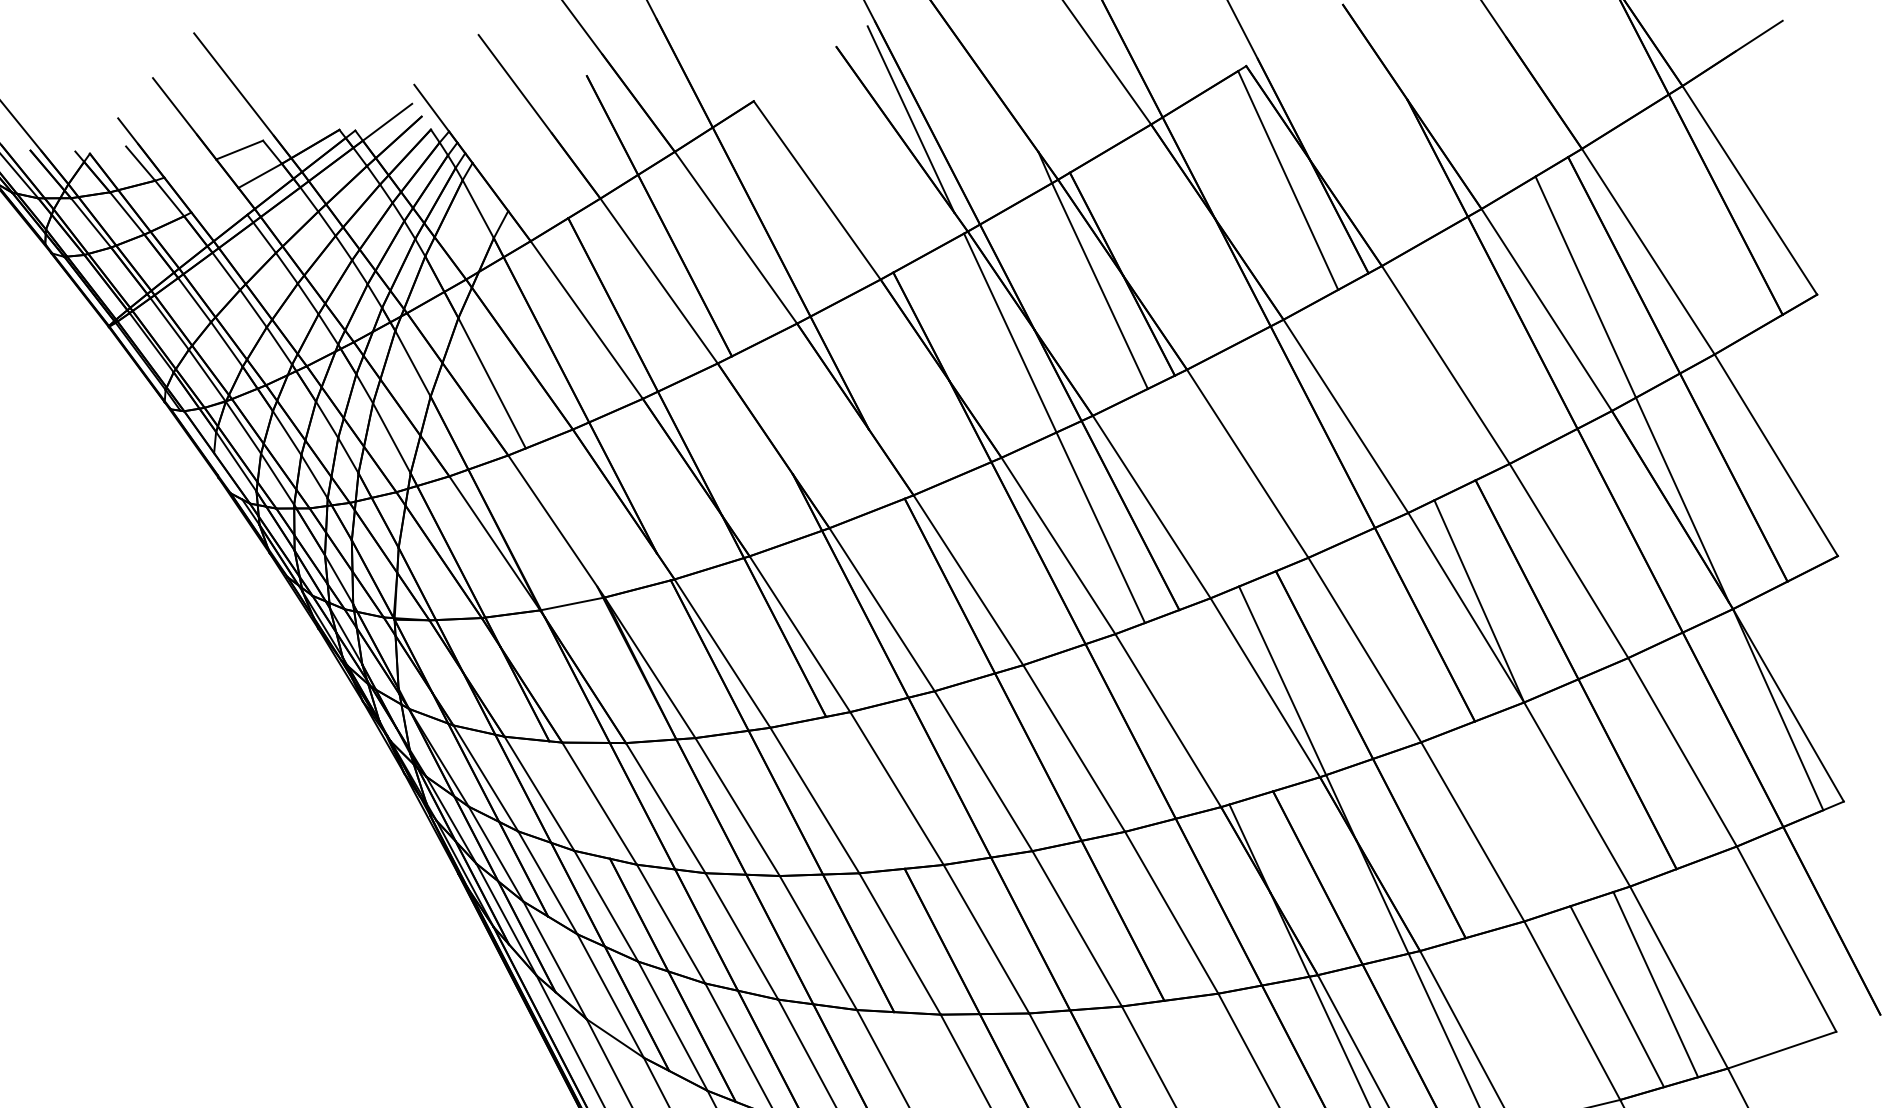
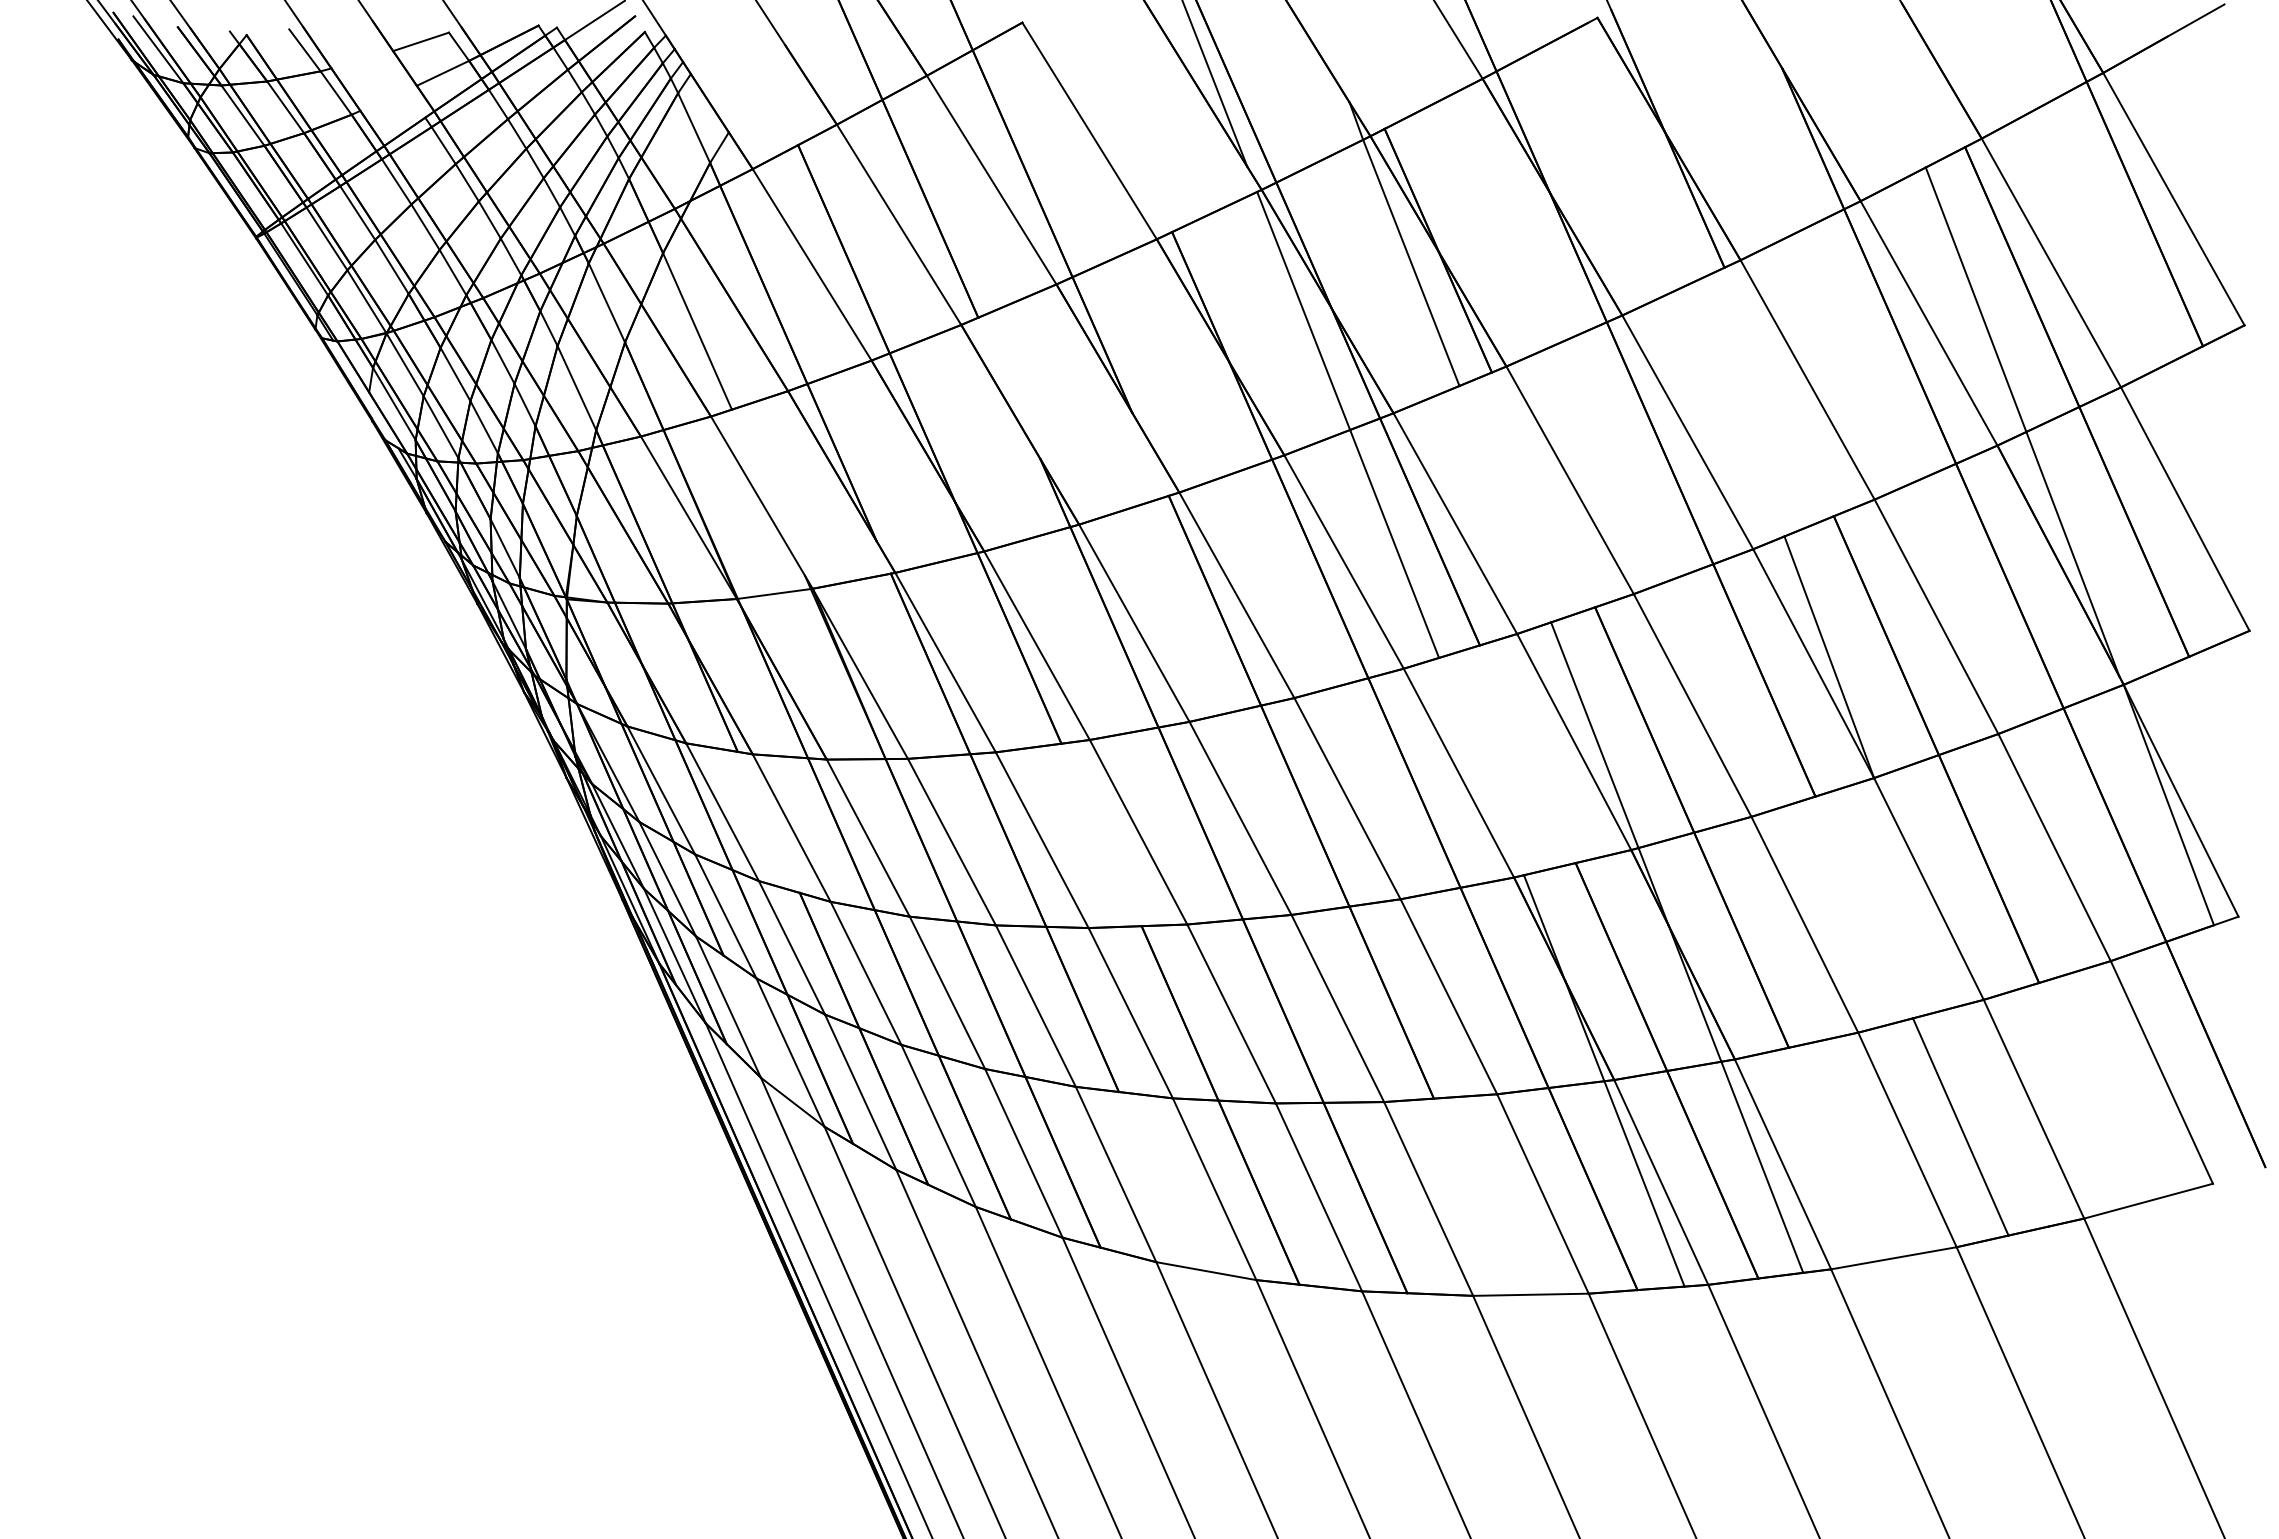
line: (1287, 180) -> (1637, 153), removed
line: (1654, 984) -> (2005, 1115), removed

